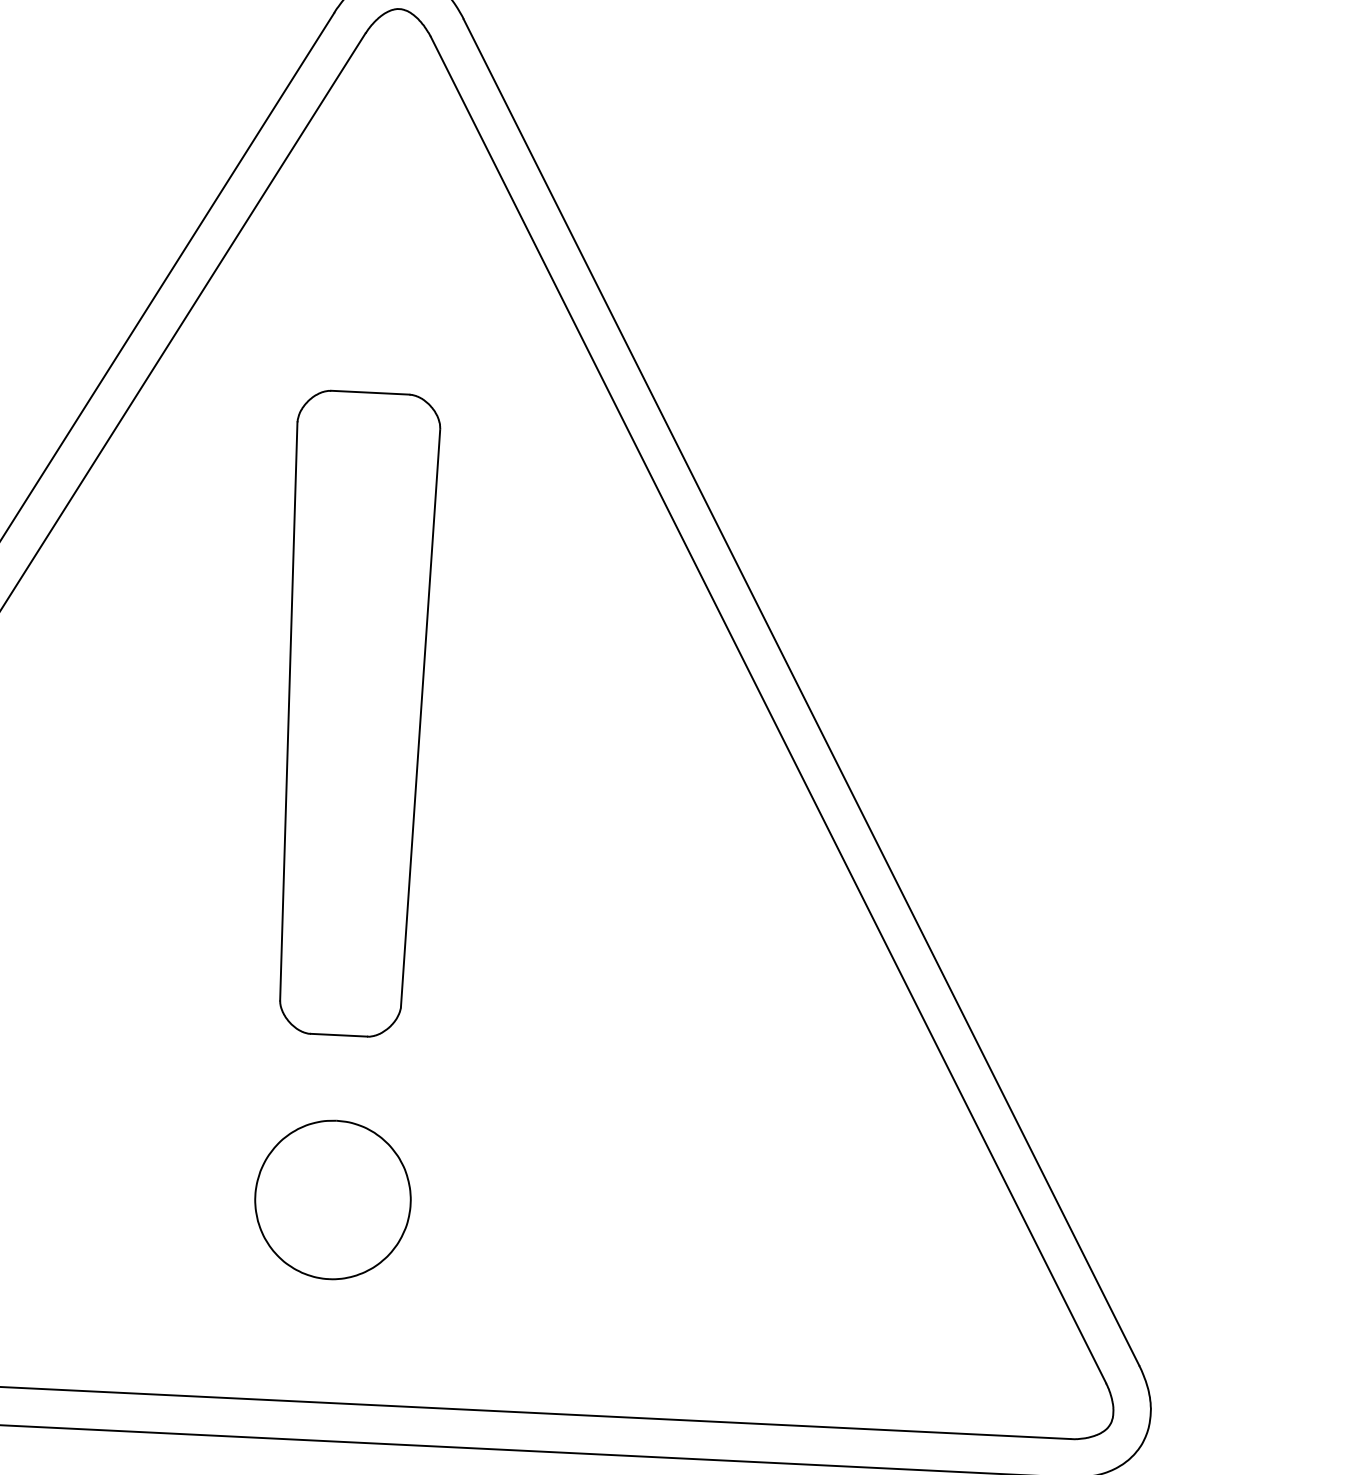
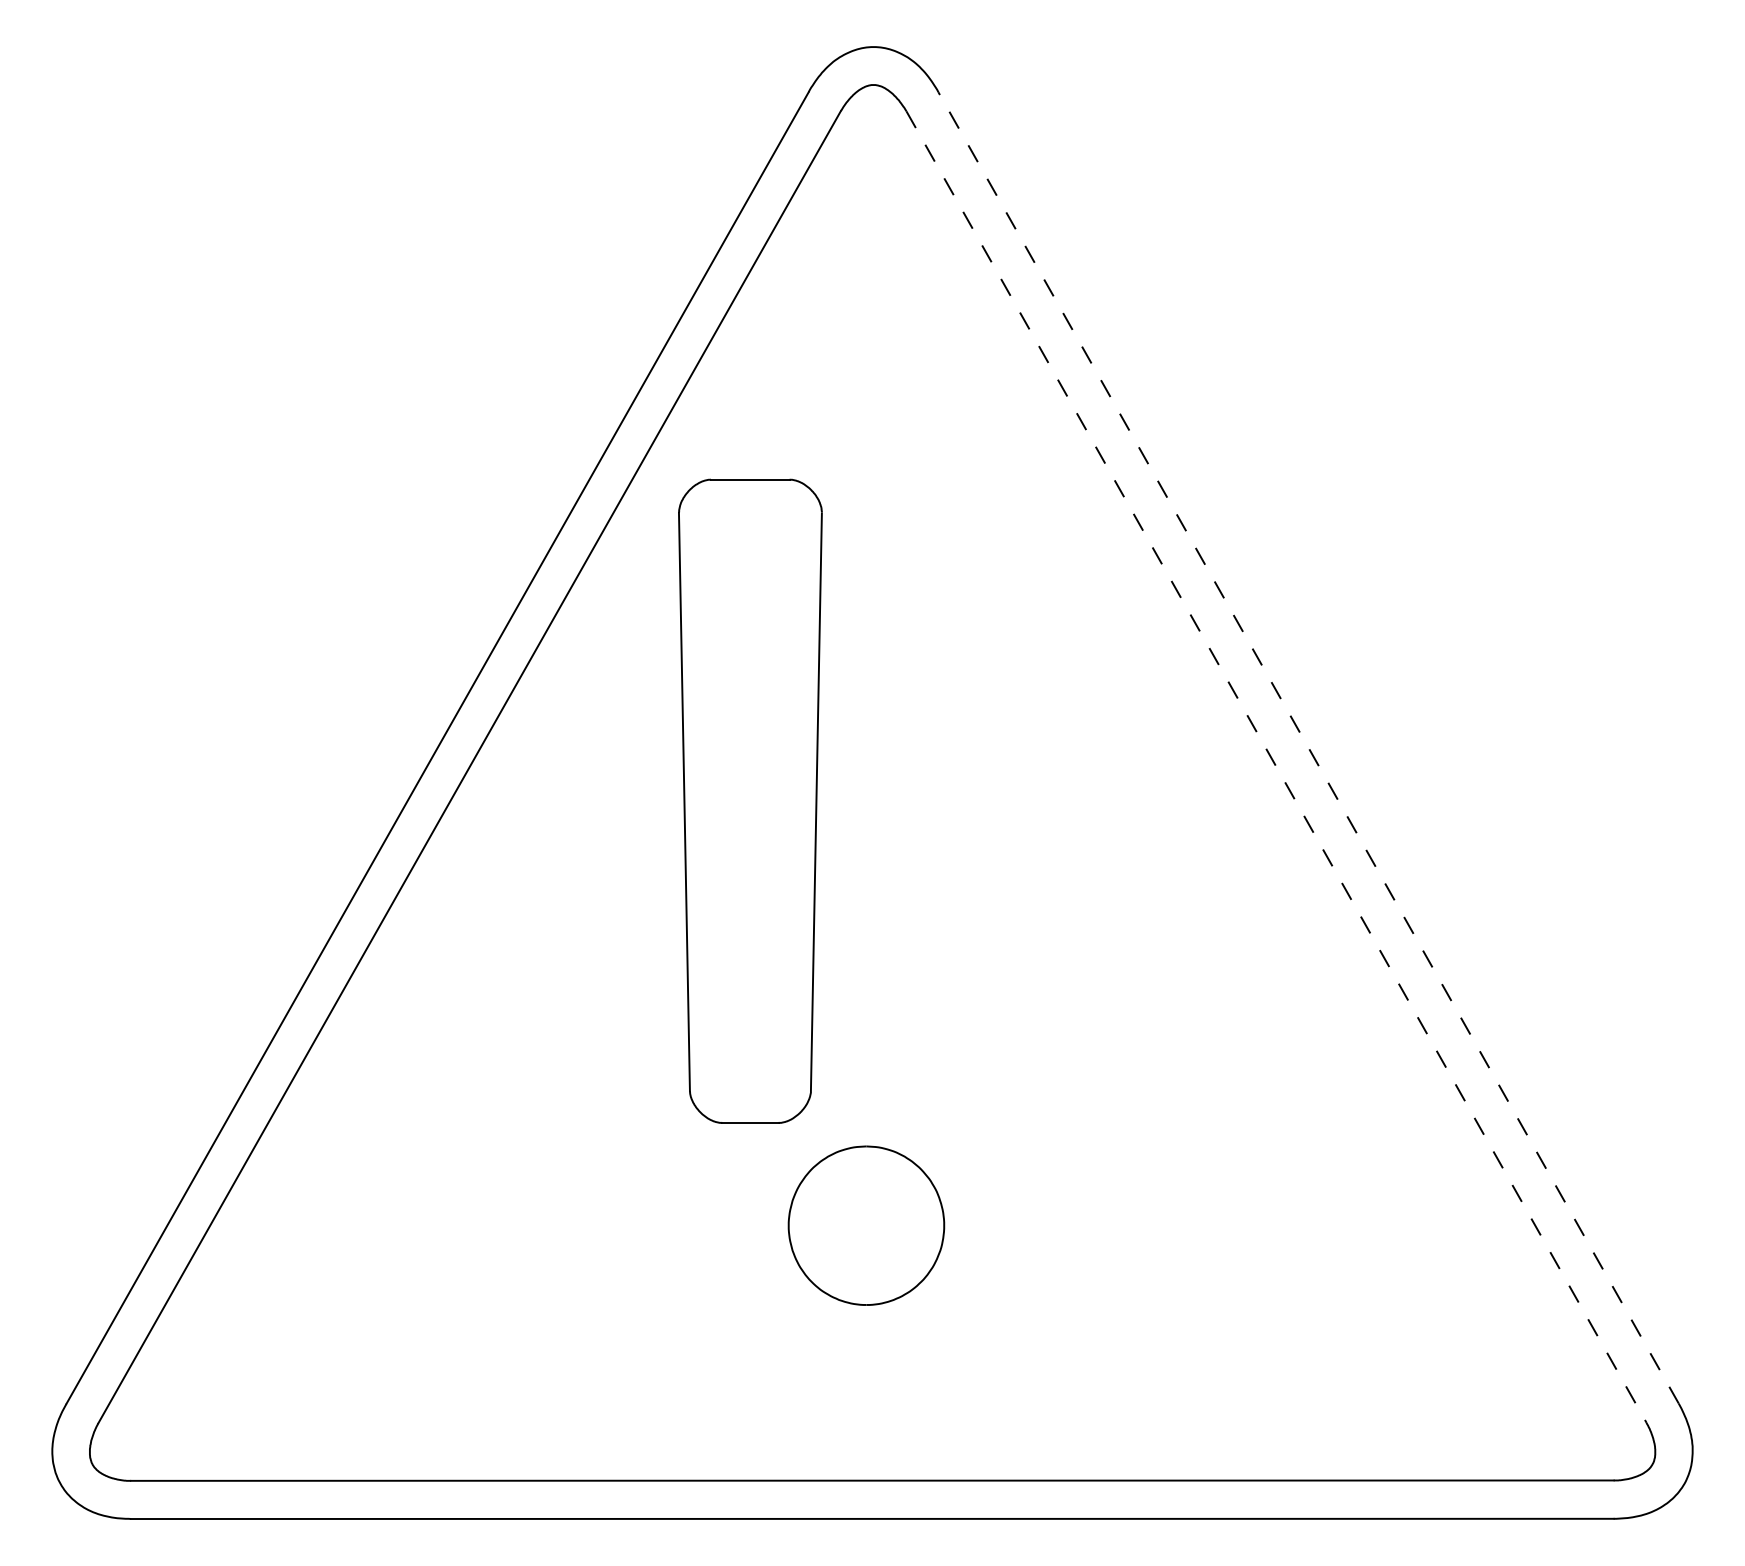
line: (801, 692) -> (1308, 747), solid -> dashed
line: (768, 710) -> (1276, 767), solid -> dashed
part: (354, 713) -> (750, 800), moved
part: (333, 1199) -> (866, 1225), moved

